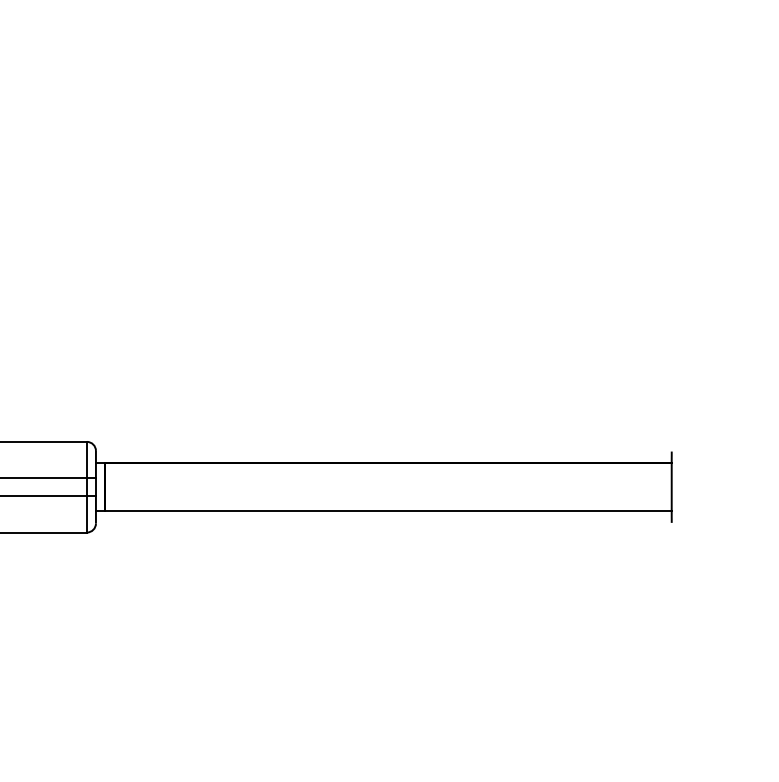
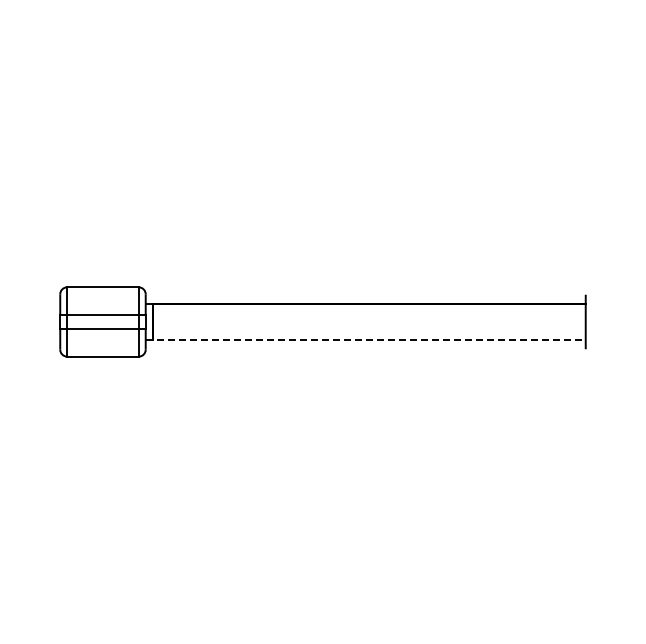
line: (384, 511) -> (366, 340), solid -> dashed

